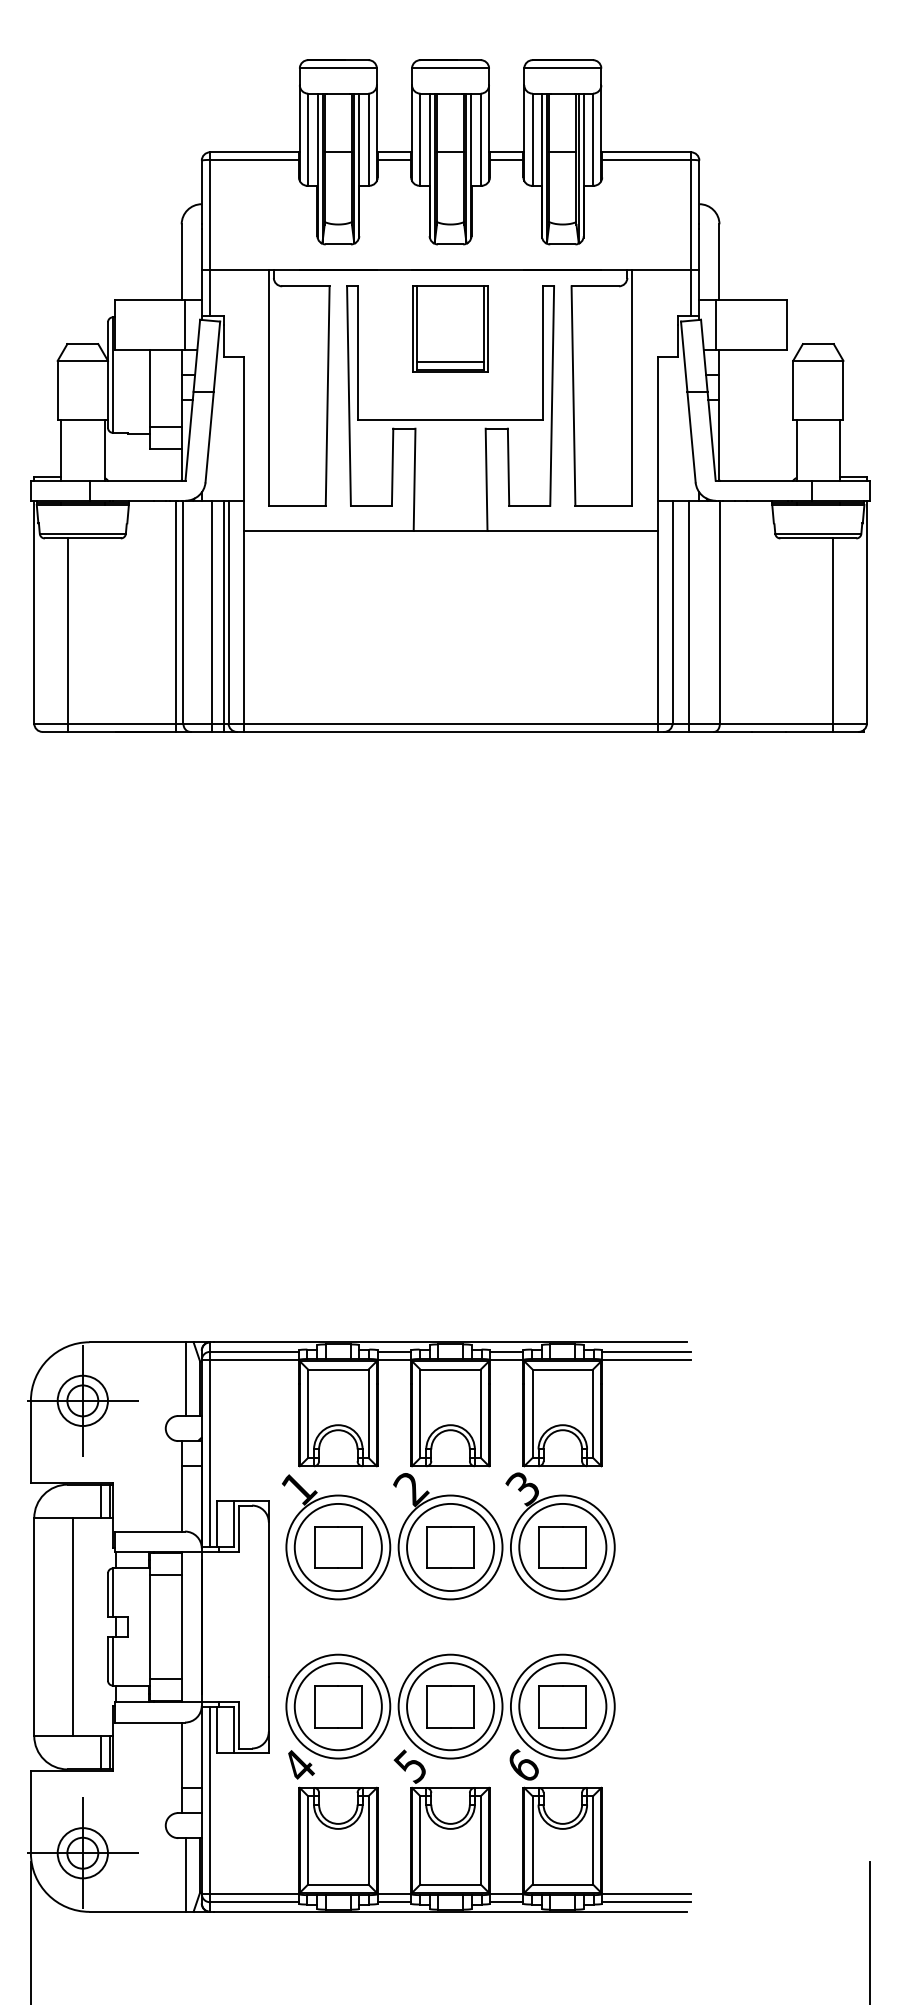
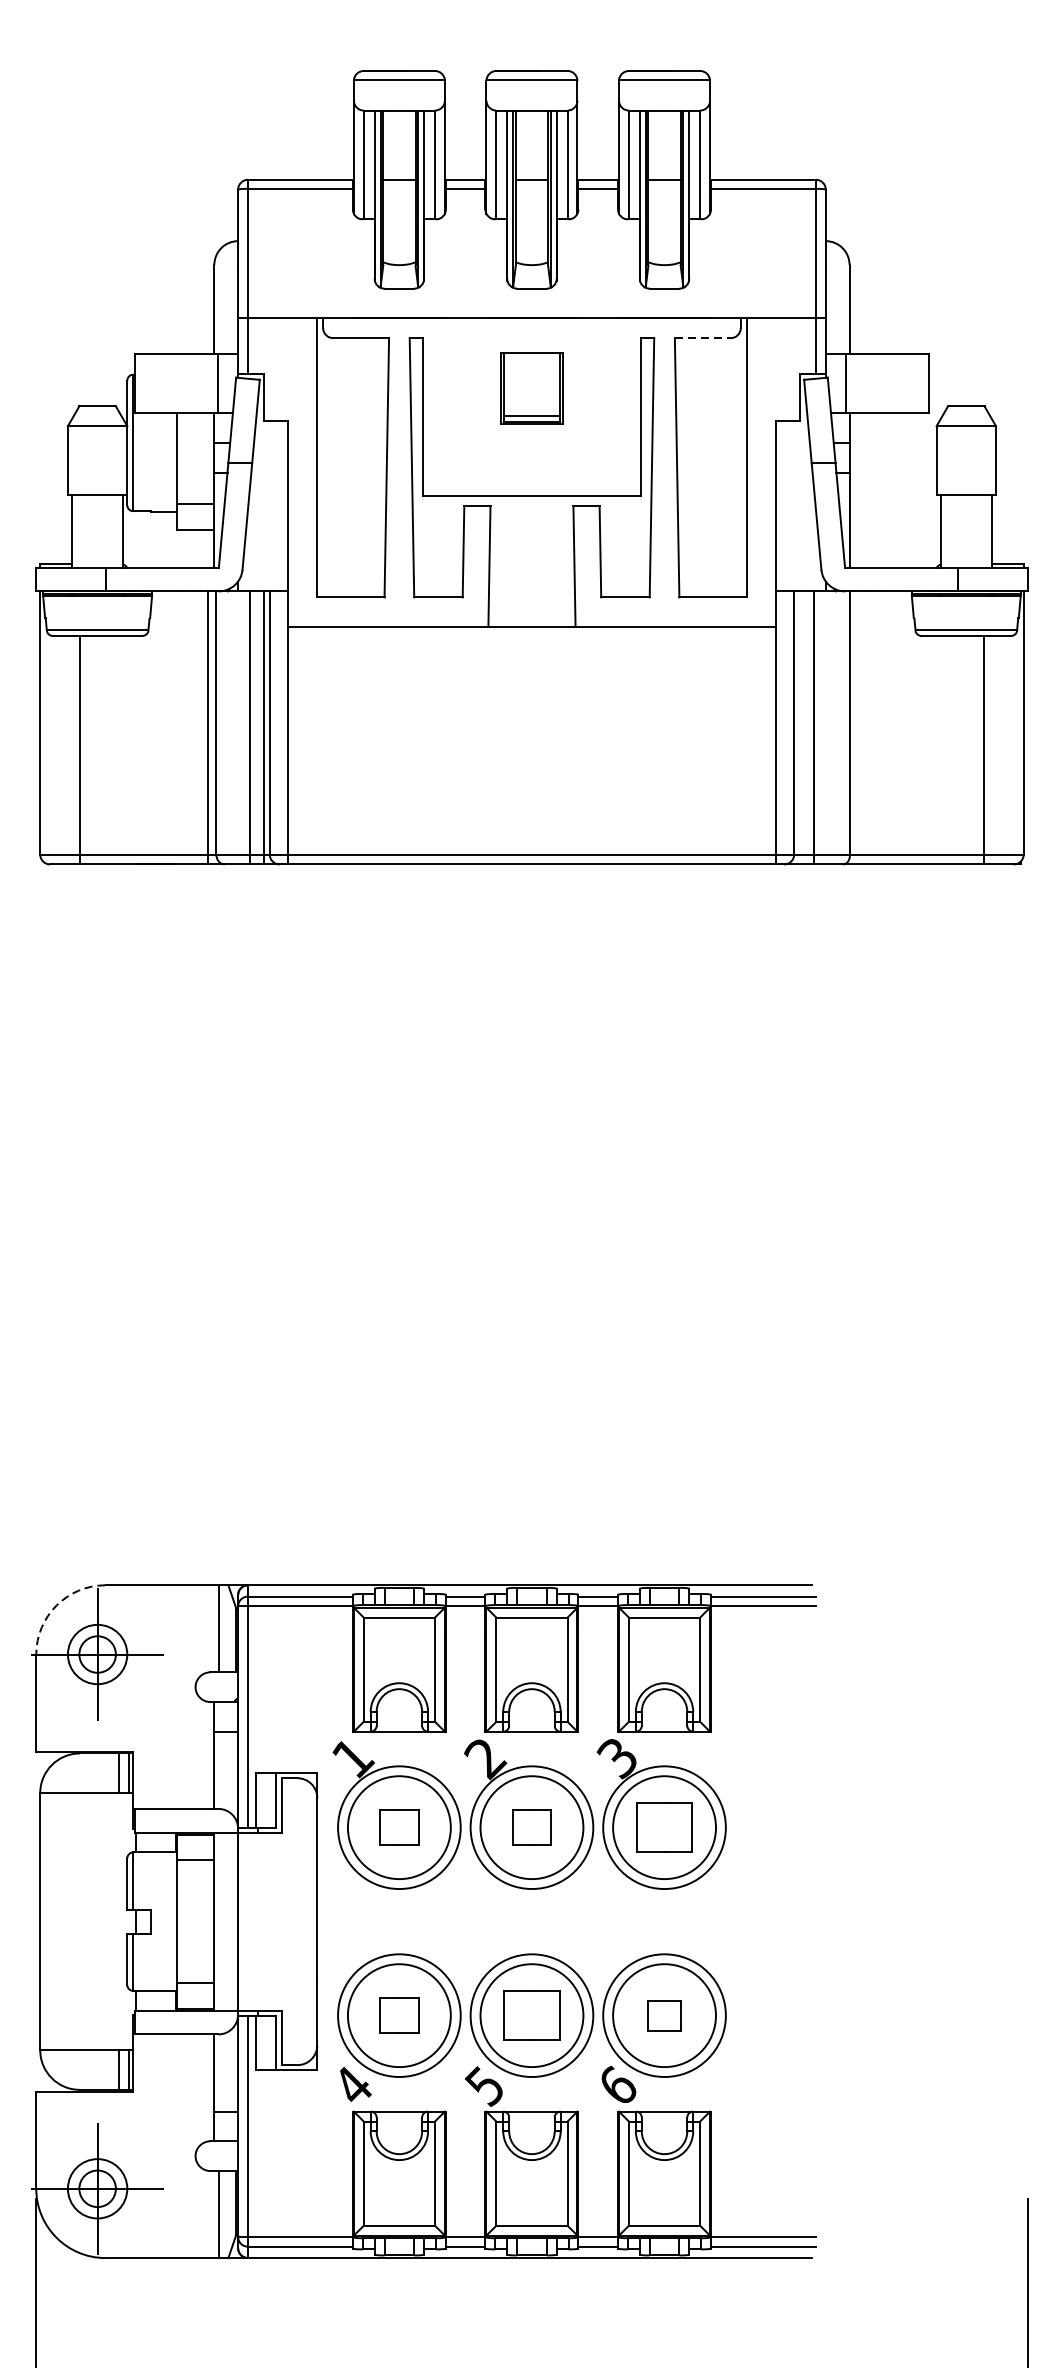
line: (595, 286) -> (703, 338), solid -> dashed
part: (450, 328) -> (531, 387), size x0.7
arc: (48, 1359) -> (57, 1605), solid -> dashed
part: (338, 1547) -> (399, 1827), size x0.7
part: (450, 1547) -> (531, 1827), size x0.7
line: (72, 1626) -> (85, 1921), removed
part: (338, 1706) -> (399, 2015), size x0.7
part: (562, 1706) -> (664, 2015), size x0.6

